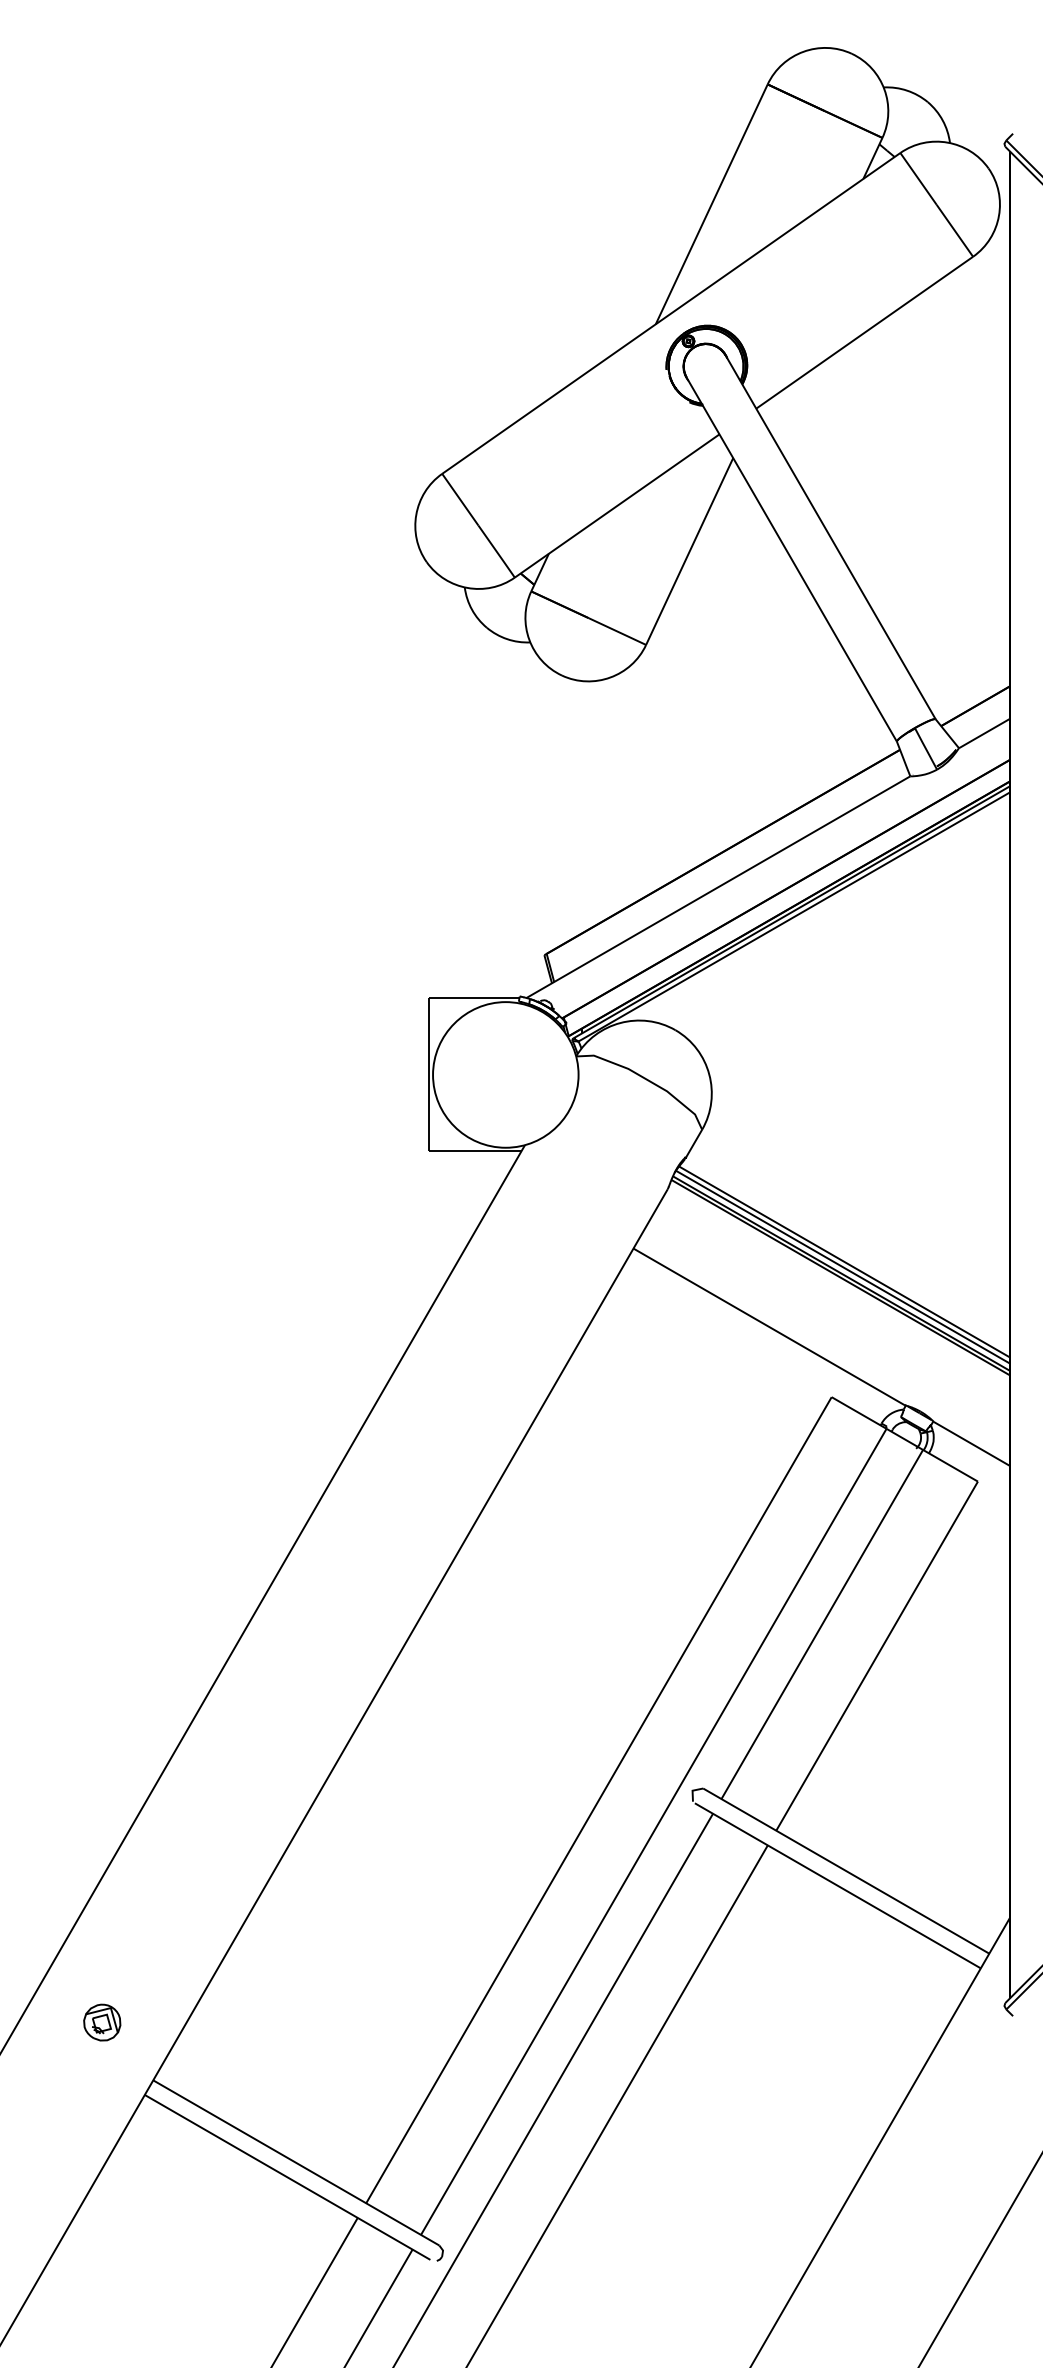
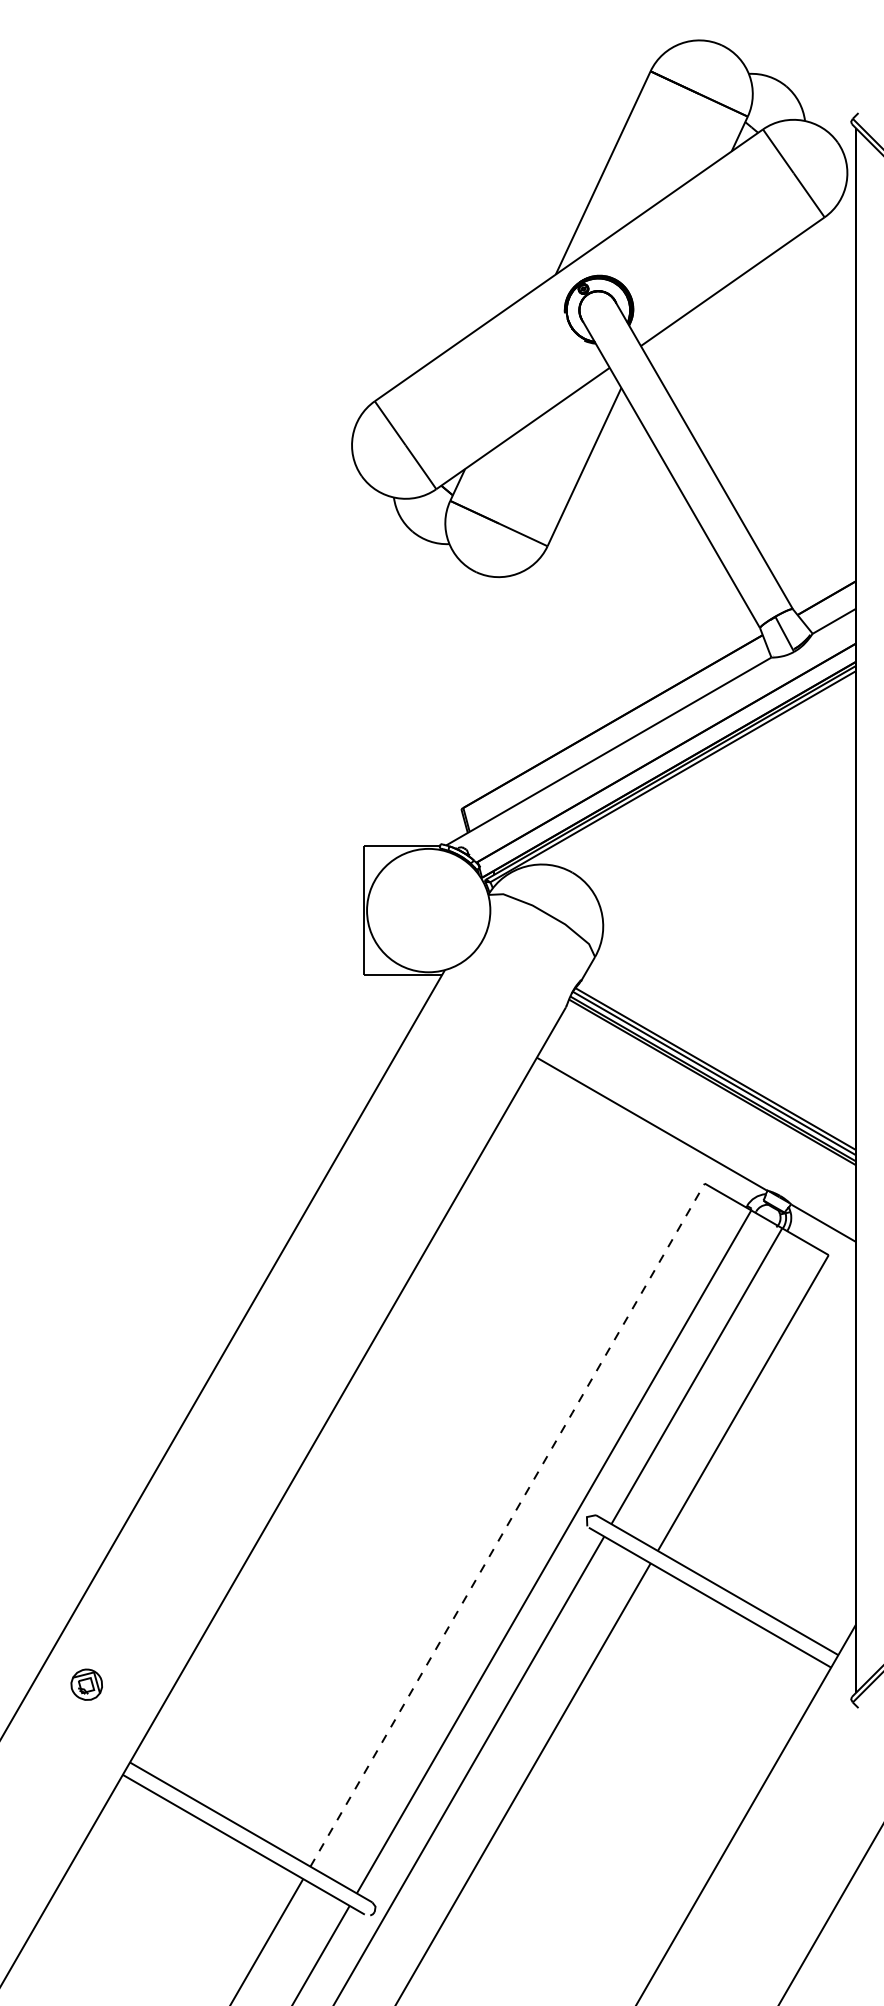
line: (599, 1800) -> (508, 1525), solid -> dashed
part: (102, 2022) -> (86, 1684), moved

